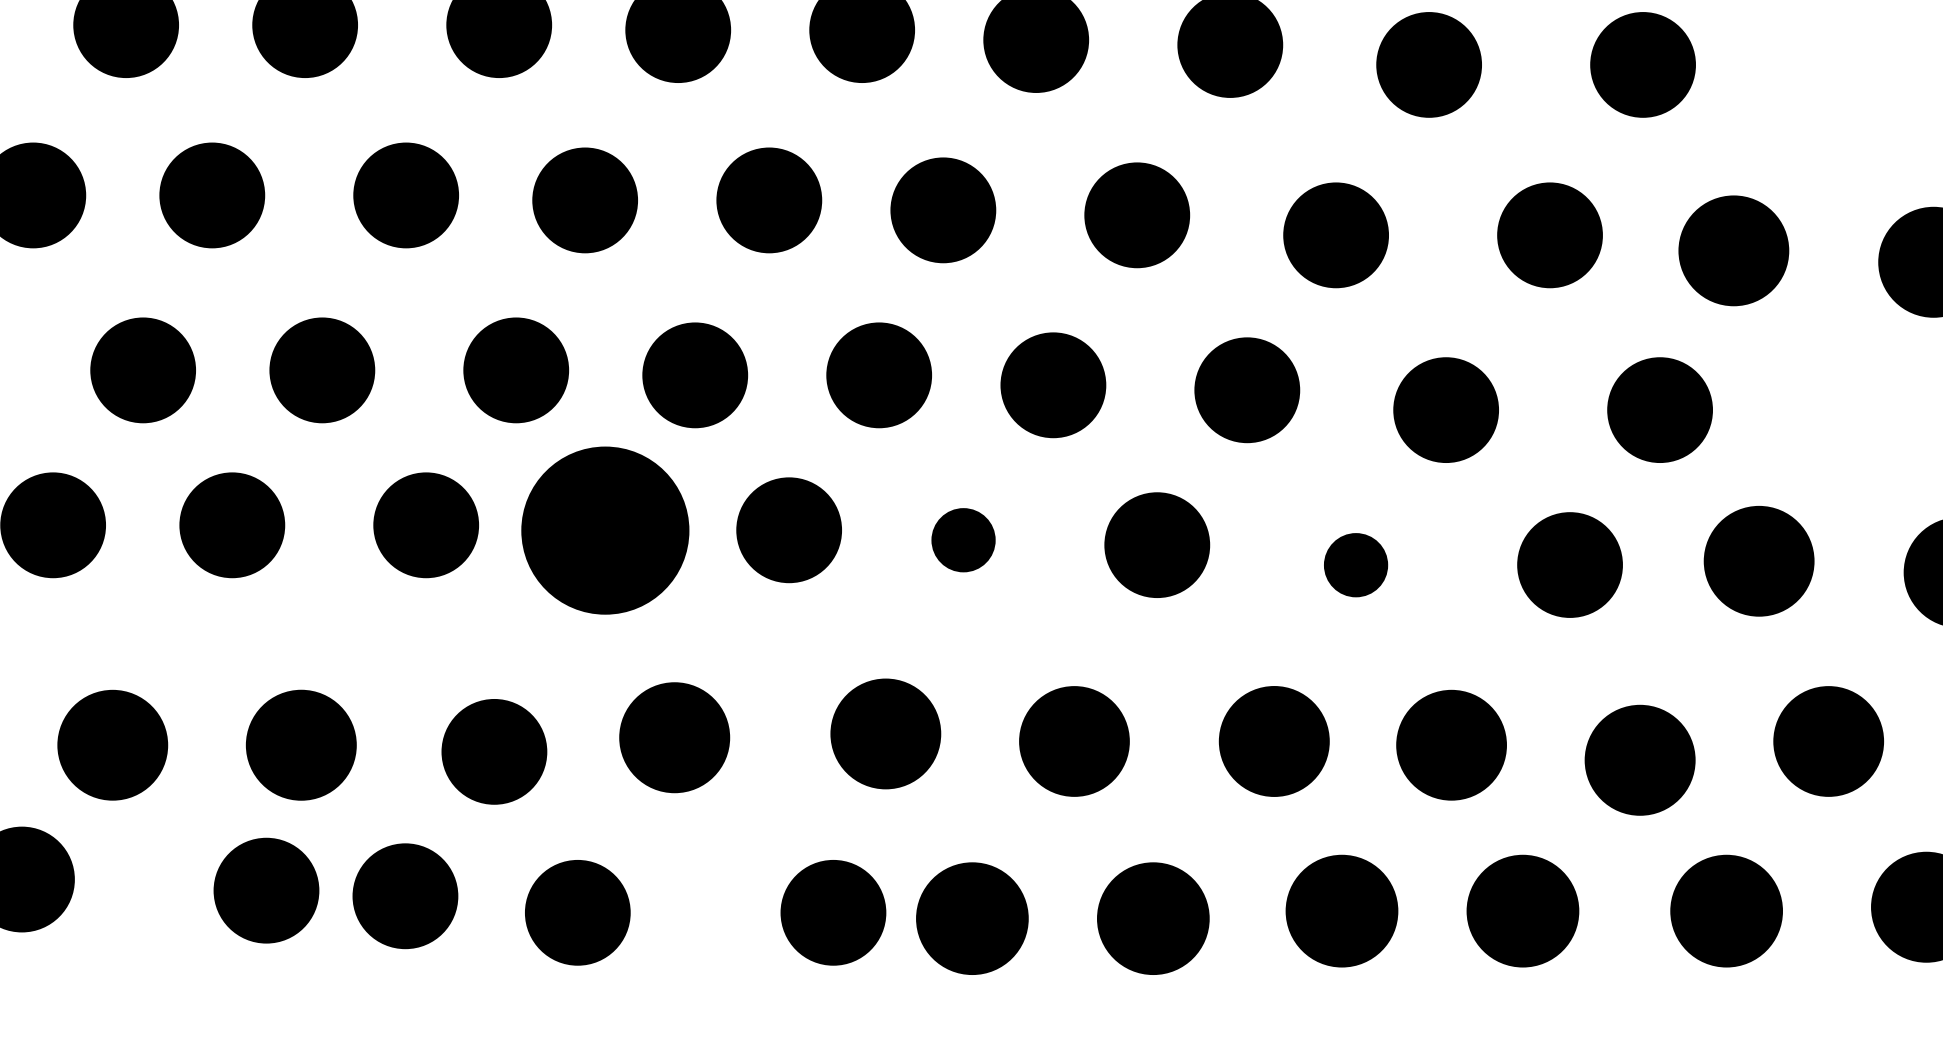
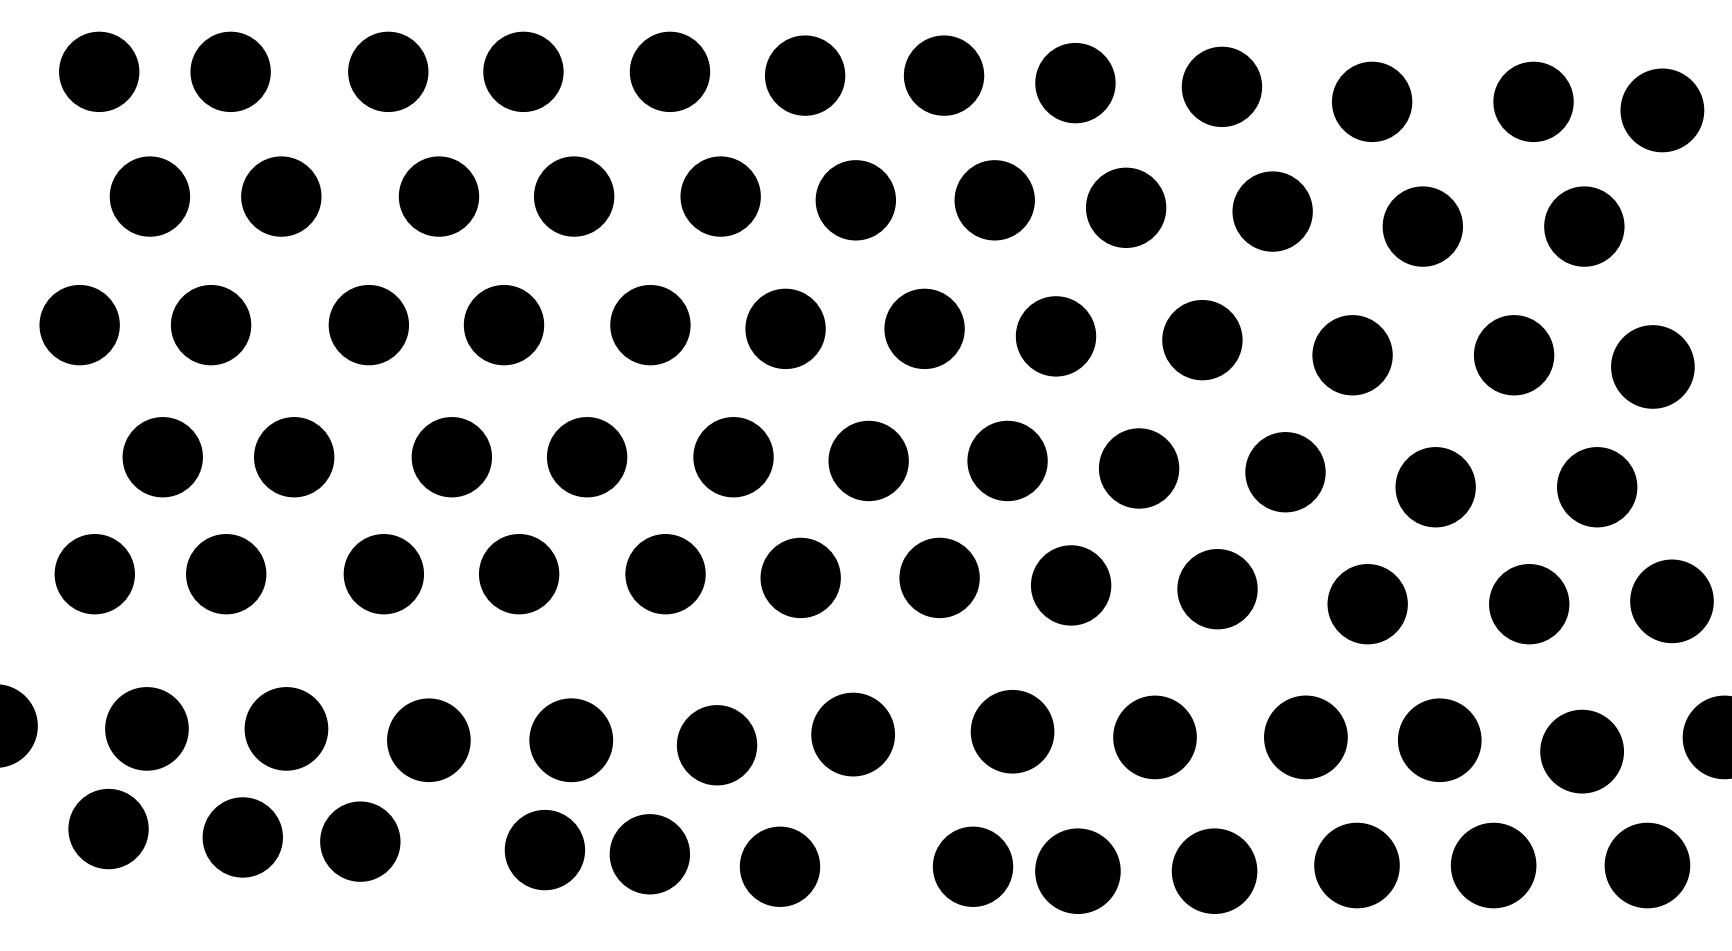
part: (604, 529) -> (800, 577), size x0.62
part: (963, 540) -> (1071, 585), size x1.67
part: (1355, 565) -> (1367, 604), size x1.67

